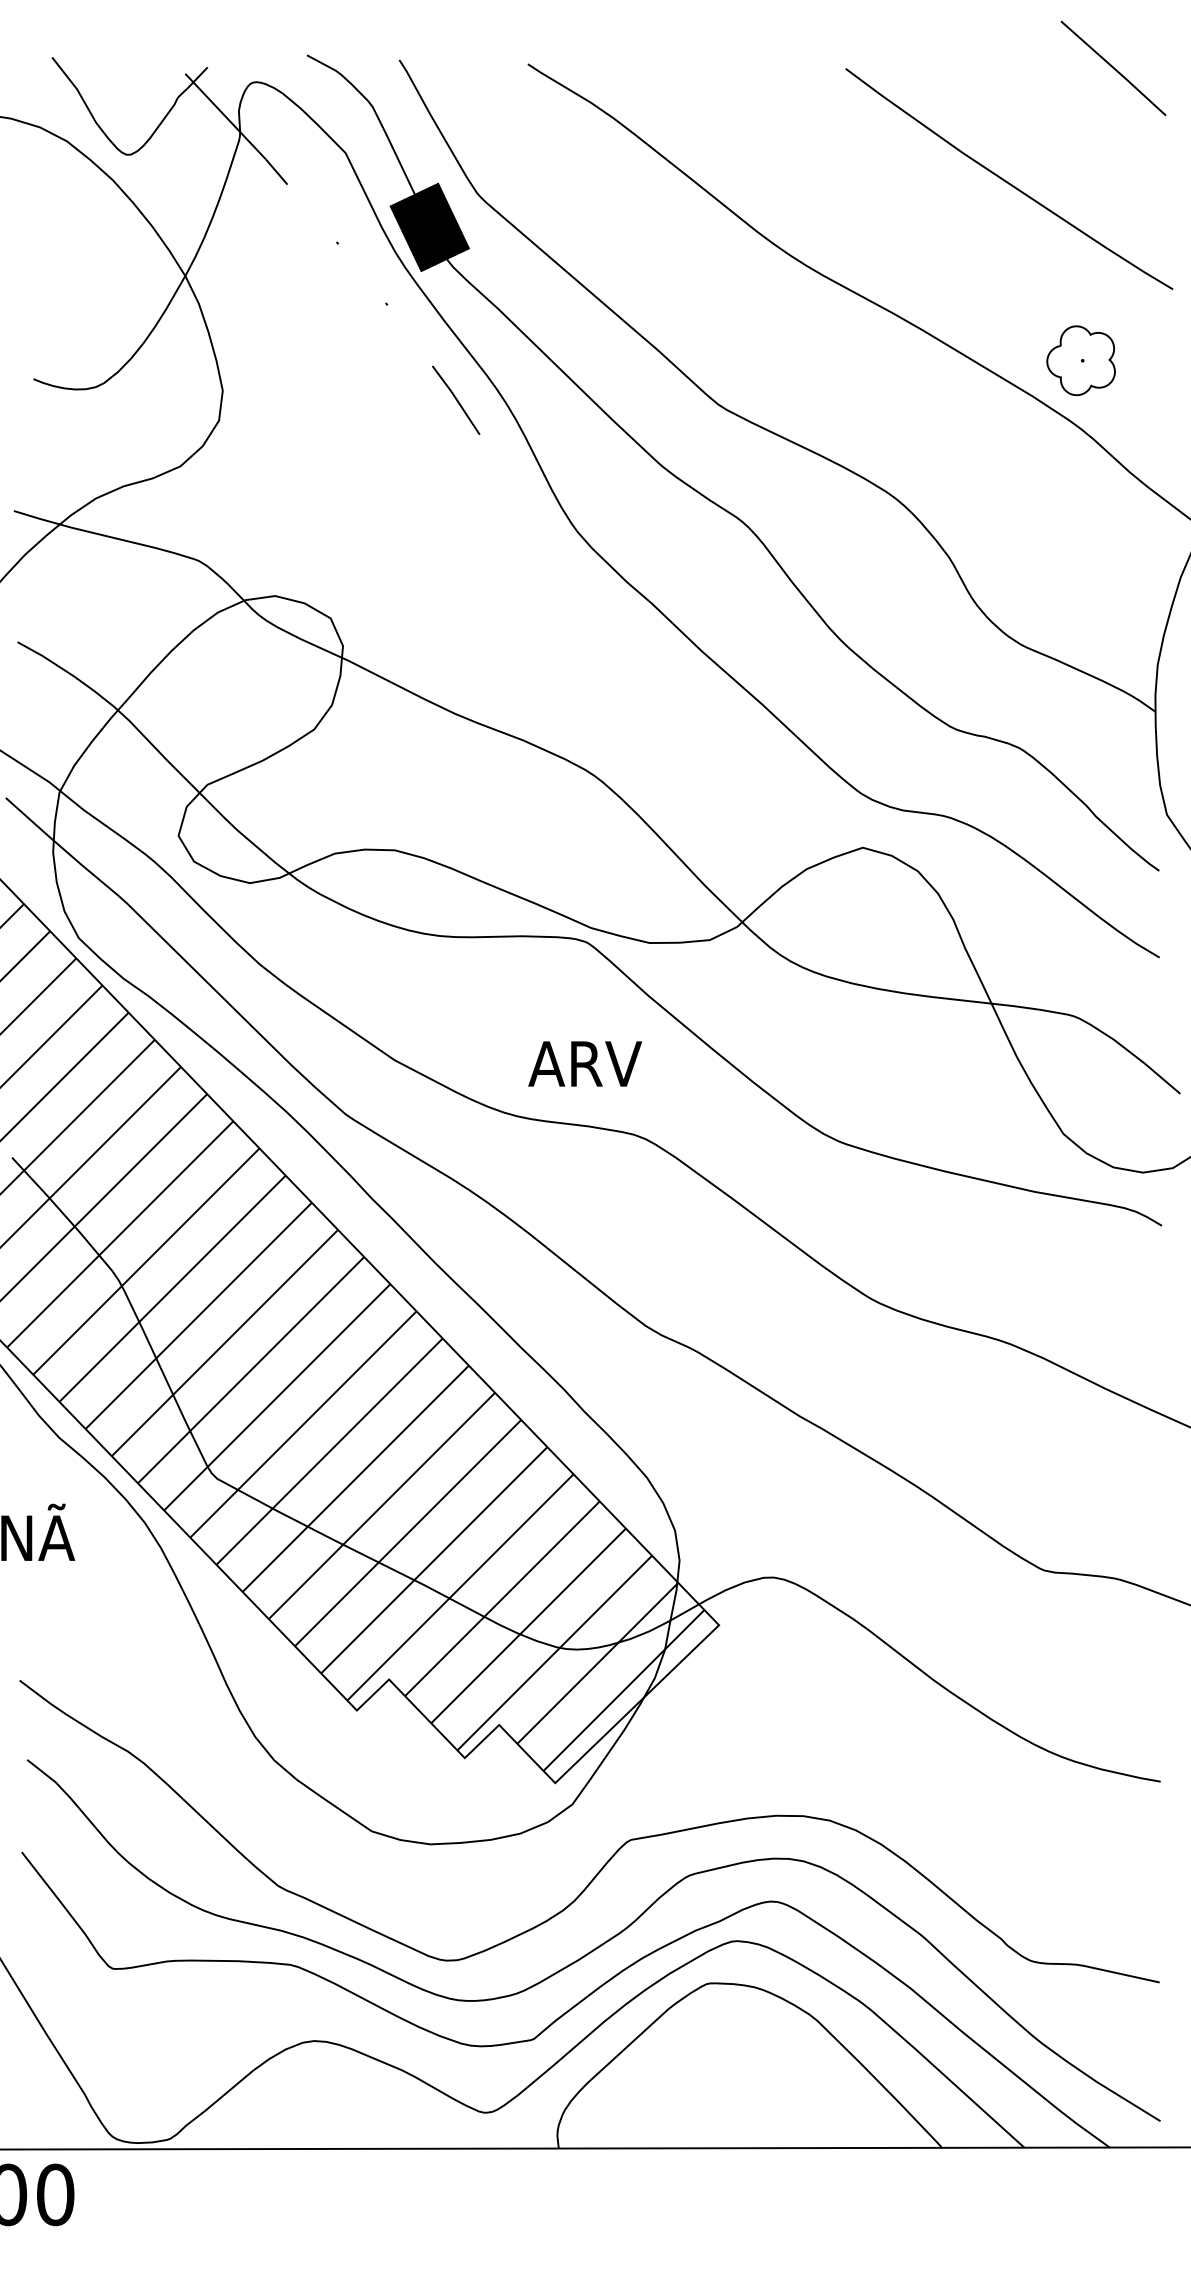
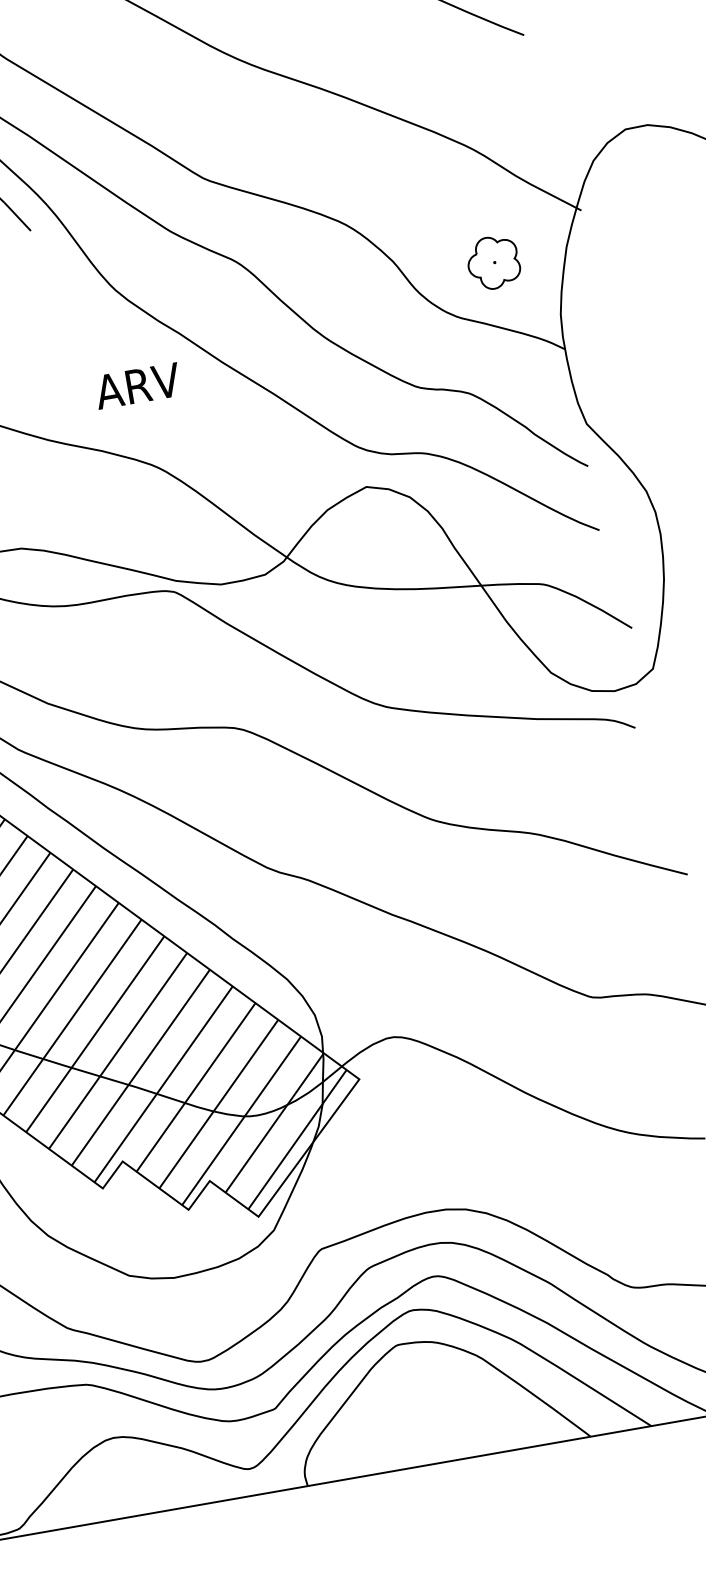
part: (1080, 360) -> (493, 262), moved
text: (585, 1063) -> (138, 385), moved

